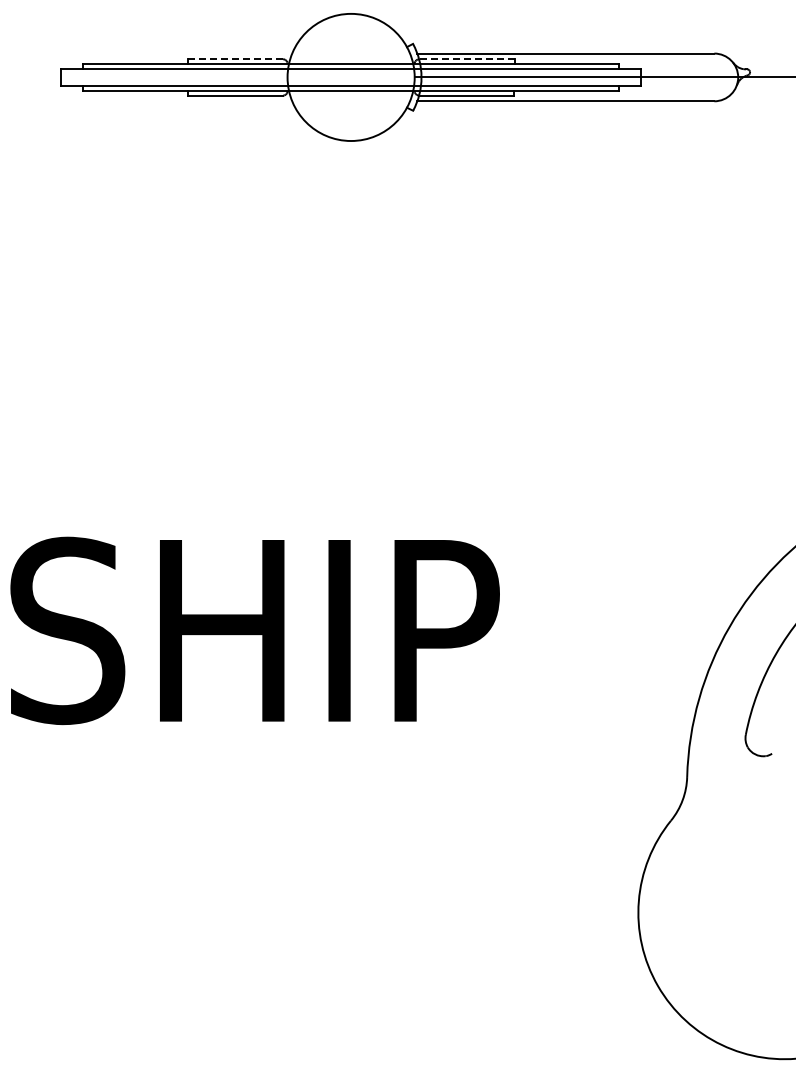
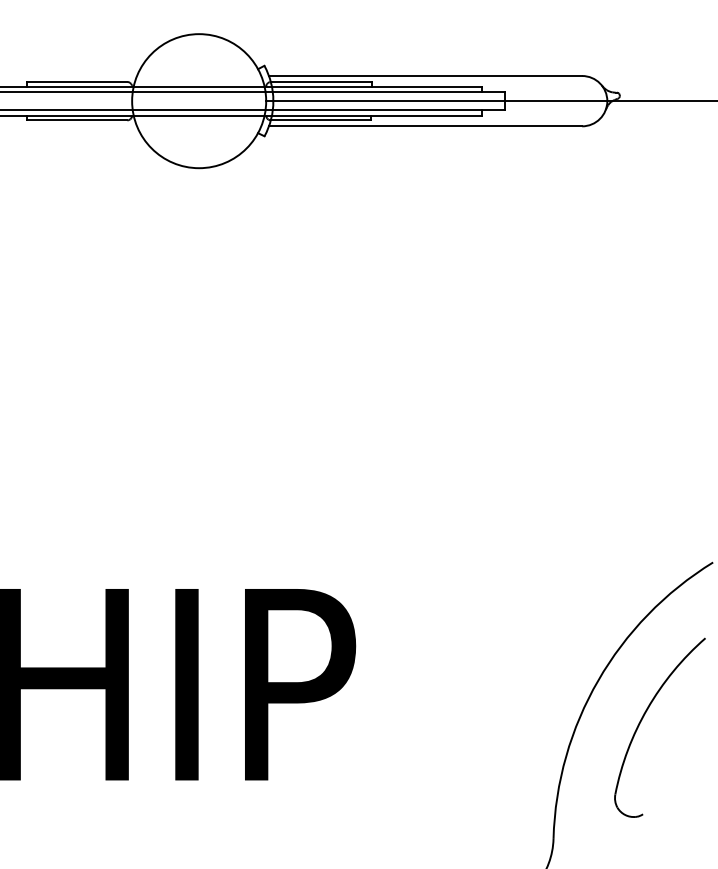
line: (236, 59) -> (78, 82), dashed -> solid
line: (466, 59) -> (320, 82), dashed -> solid

